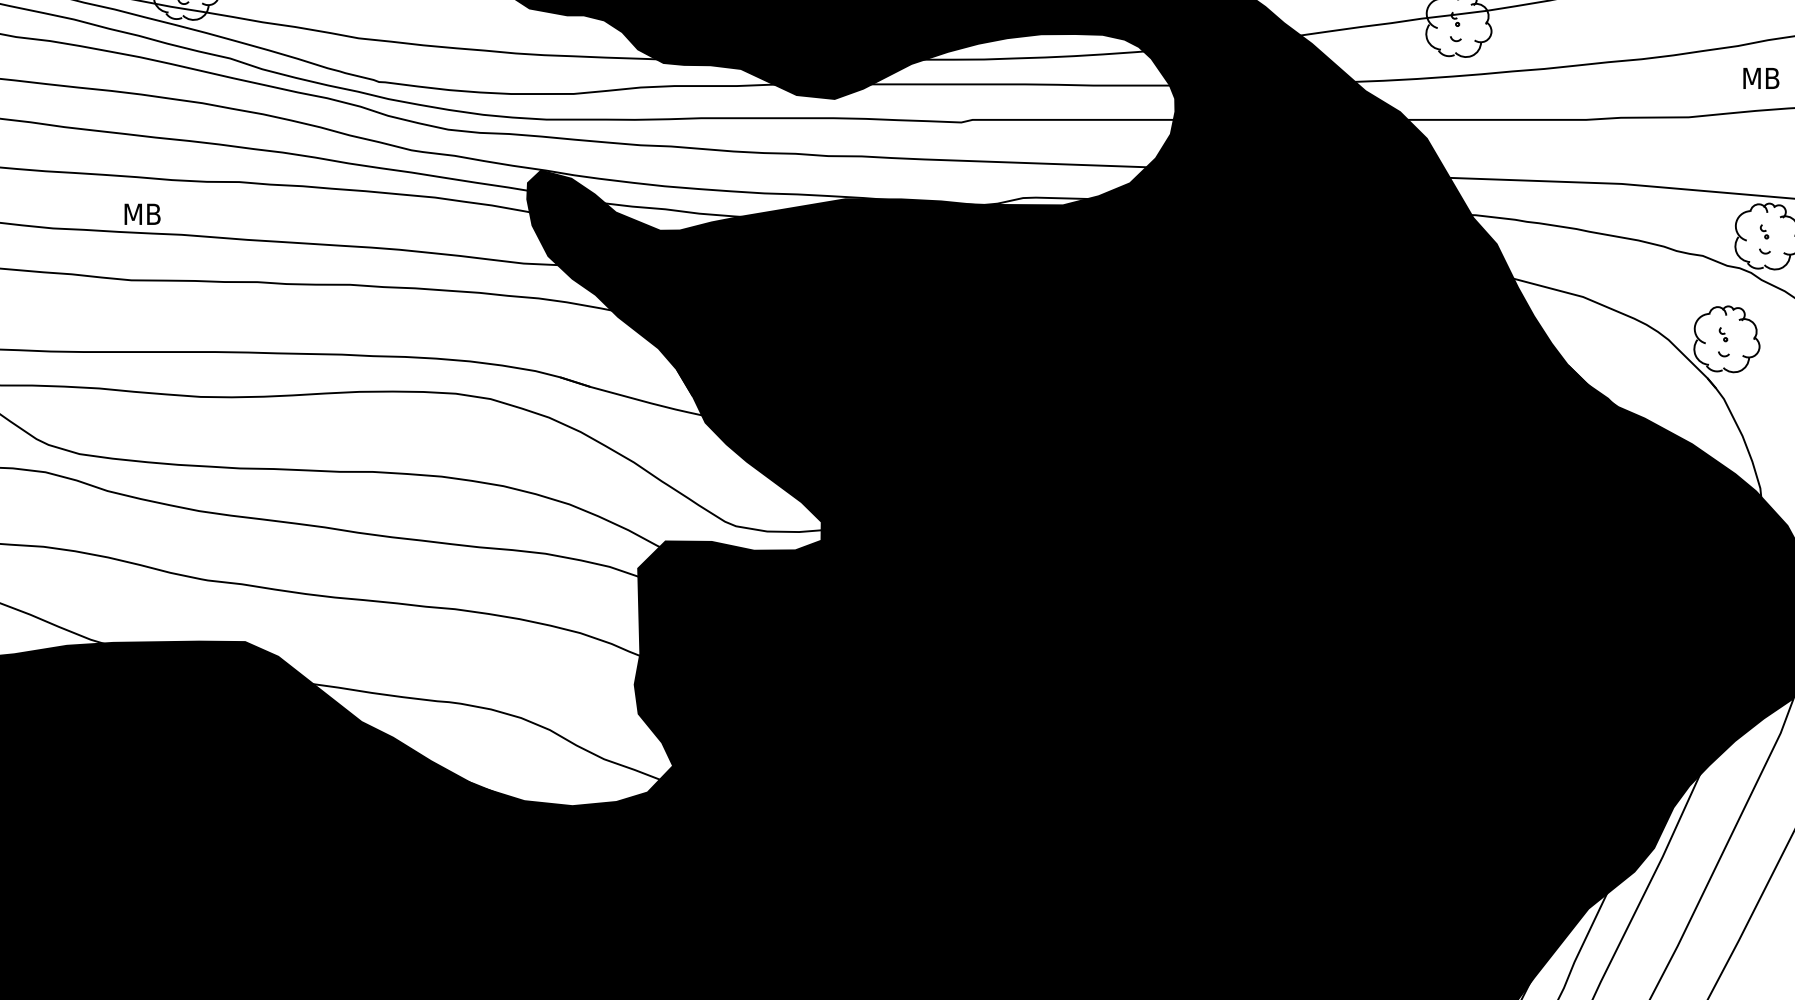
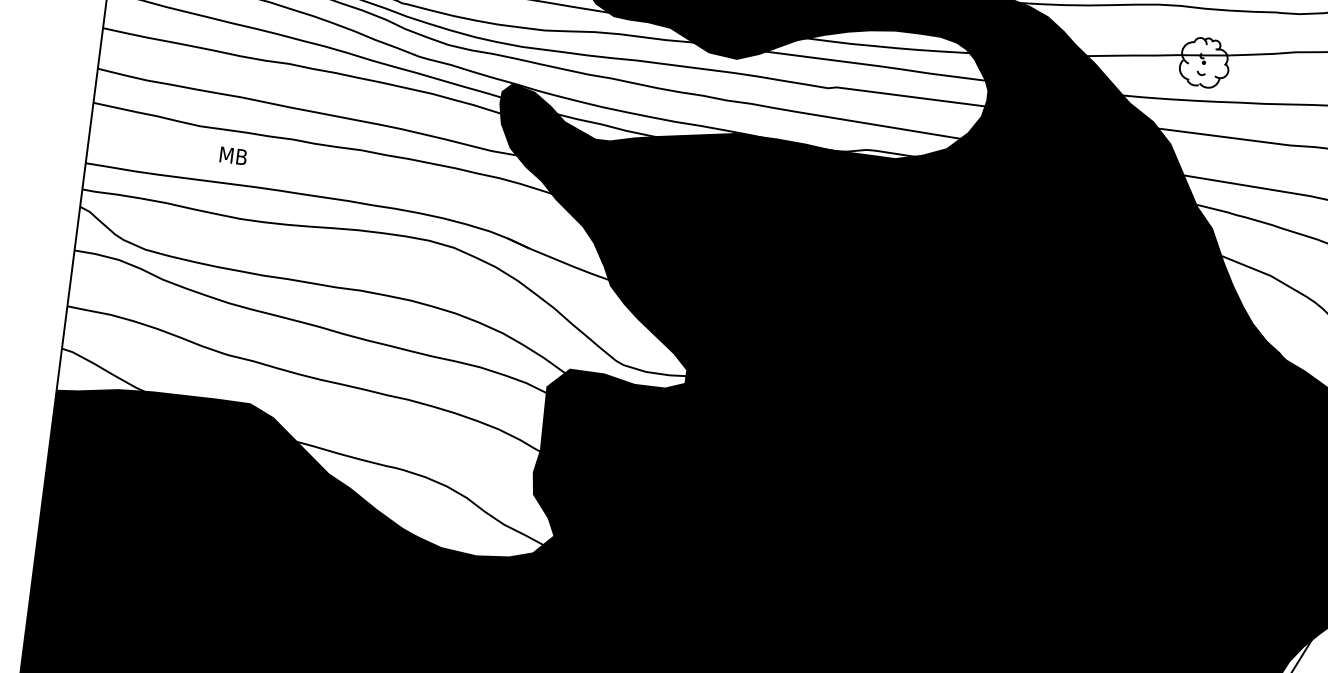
text: (142, 213) -> (233, 155), moved

